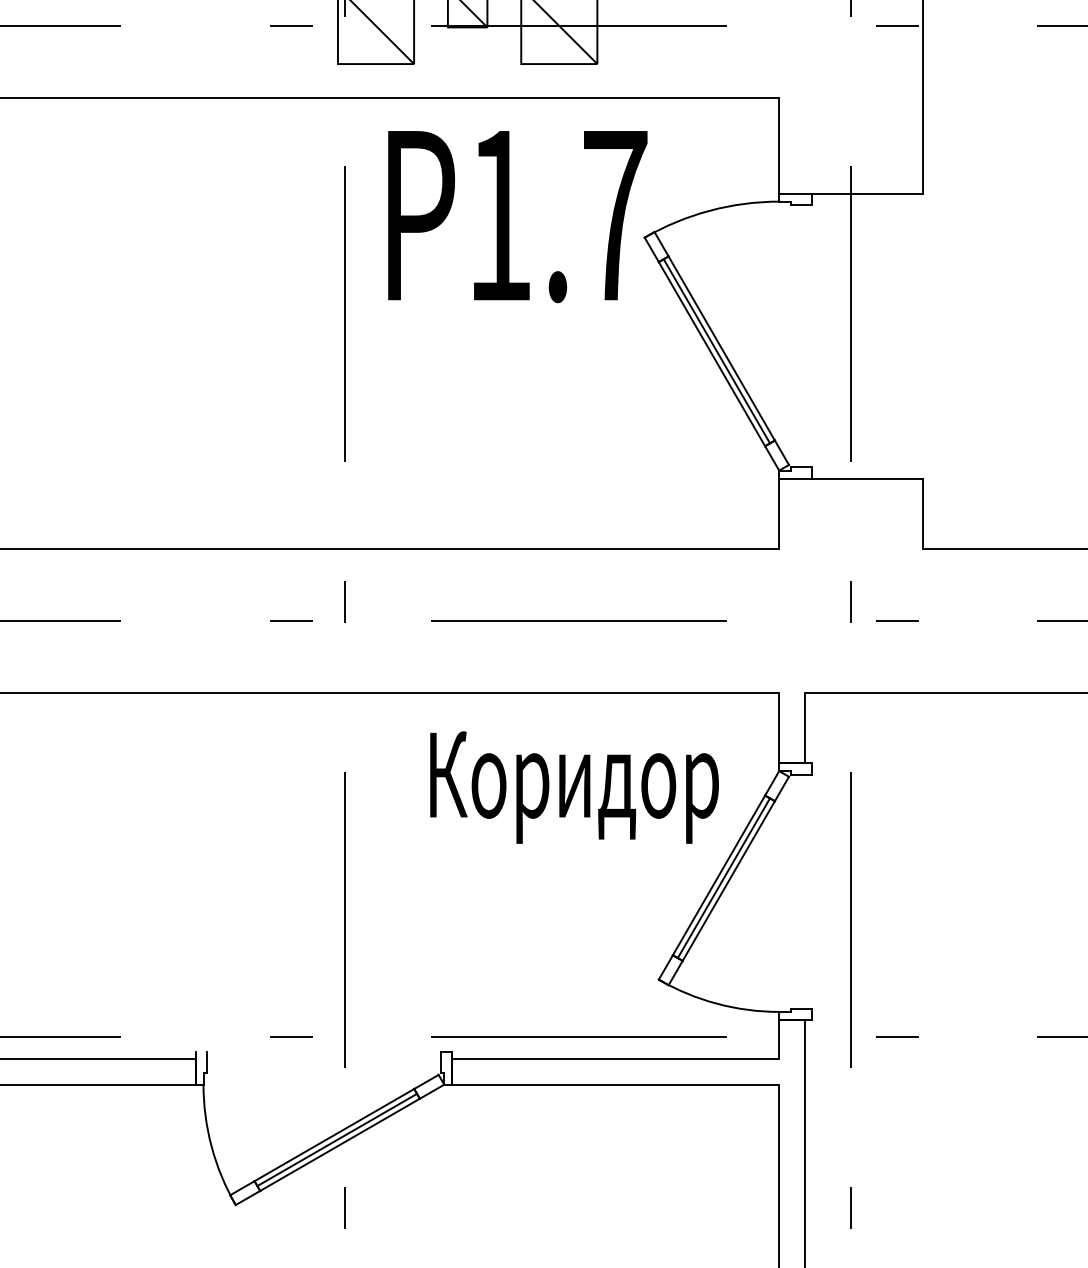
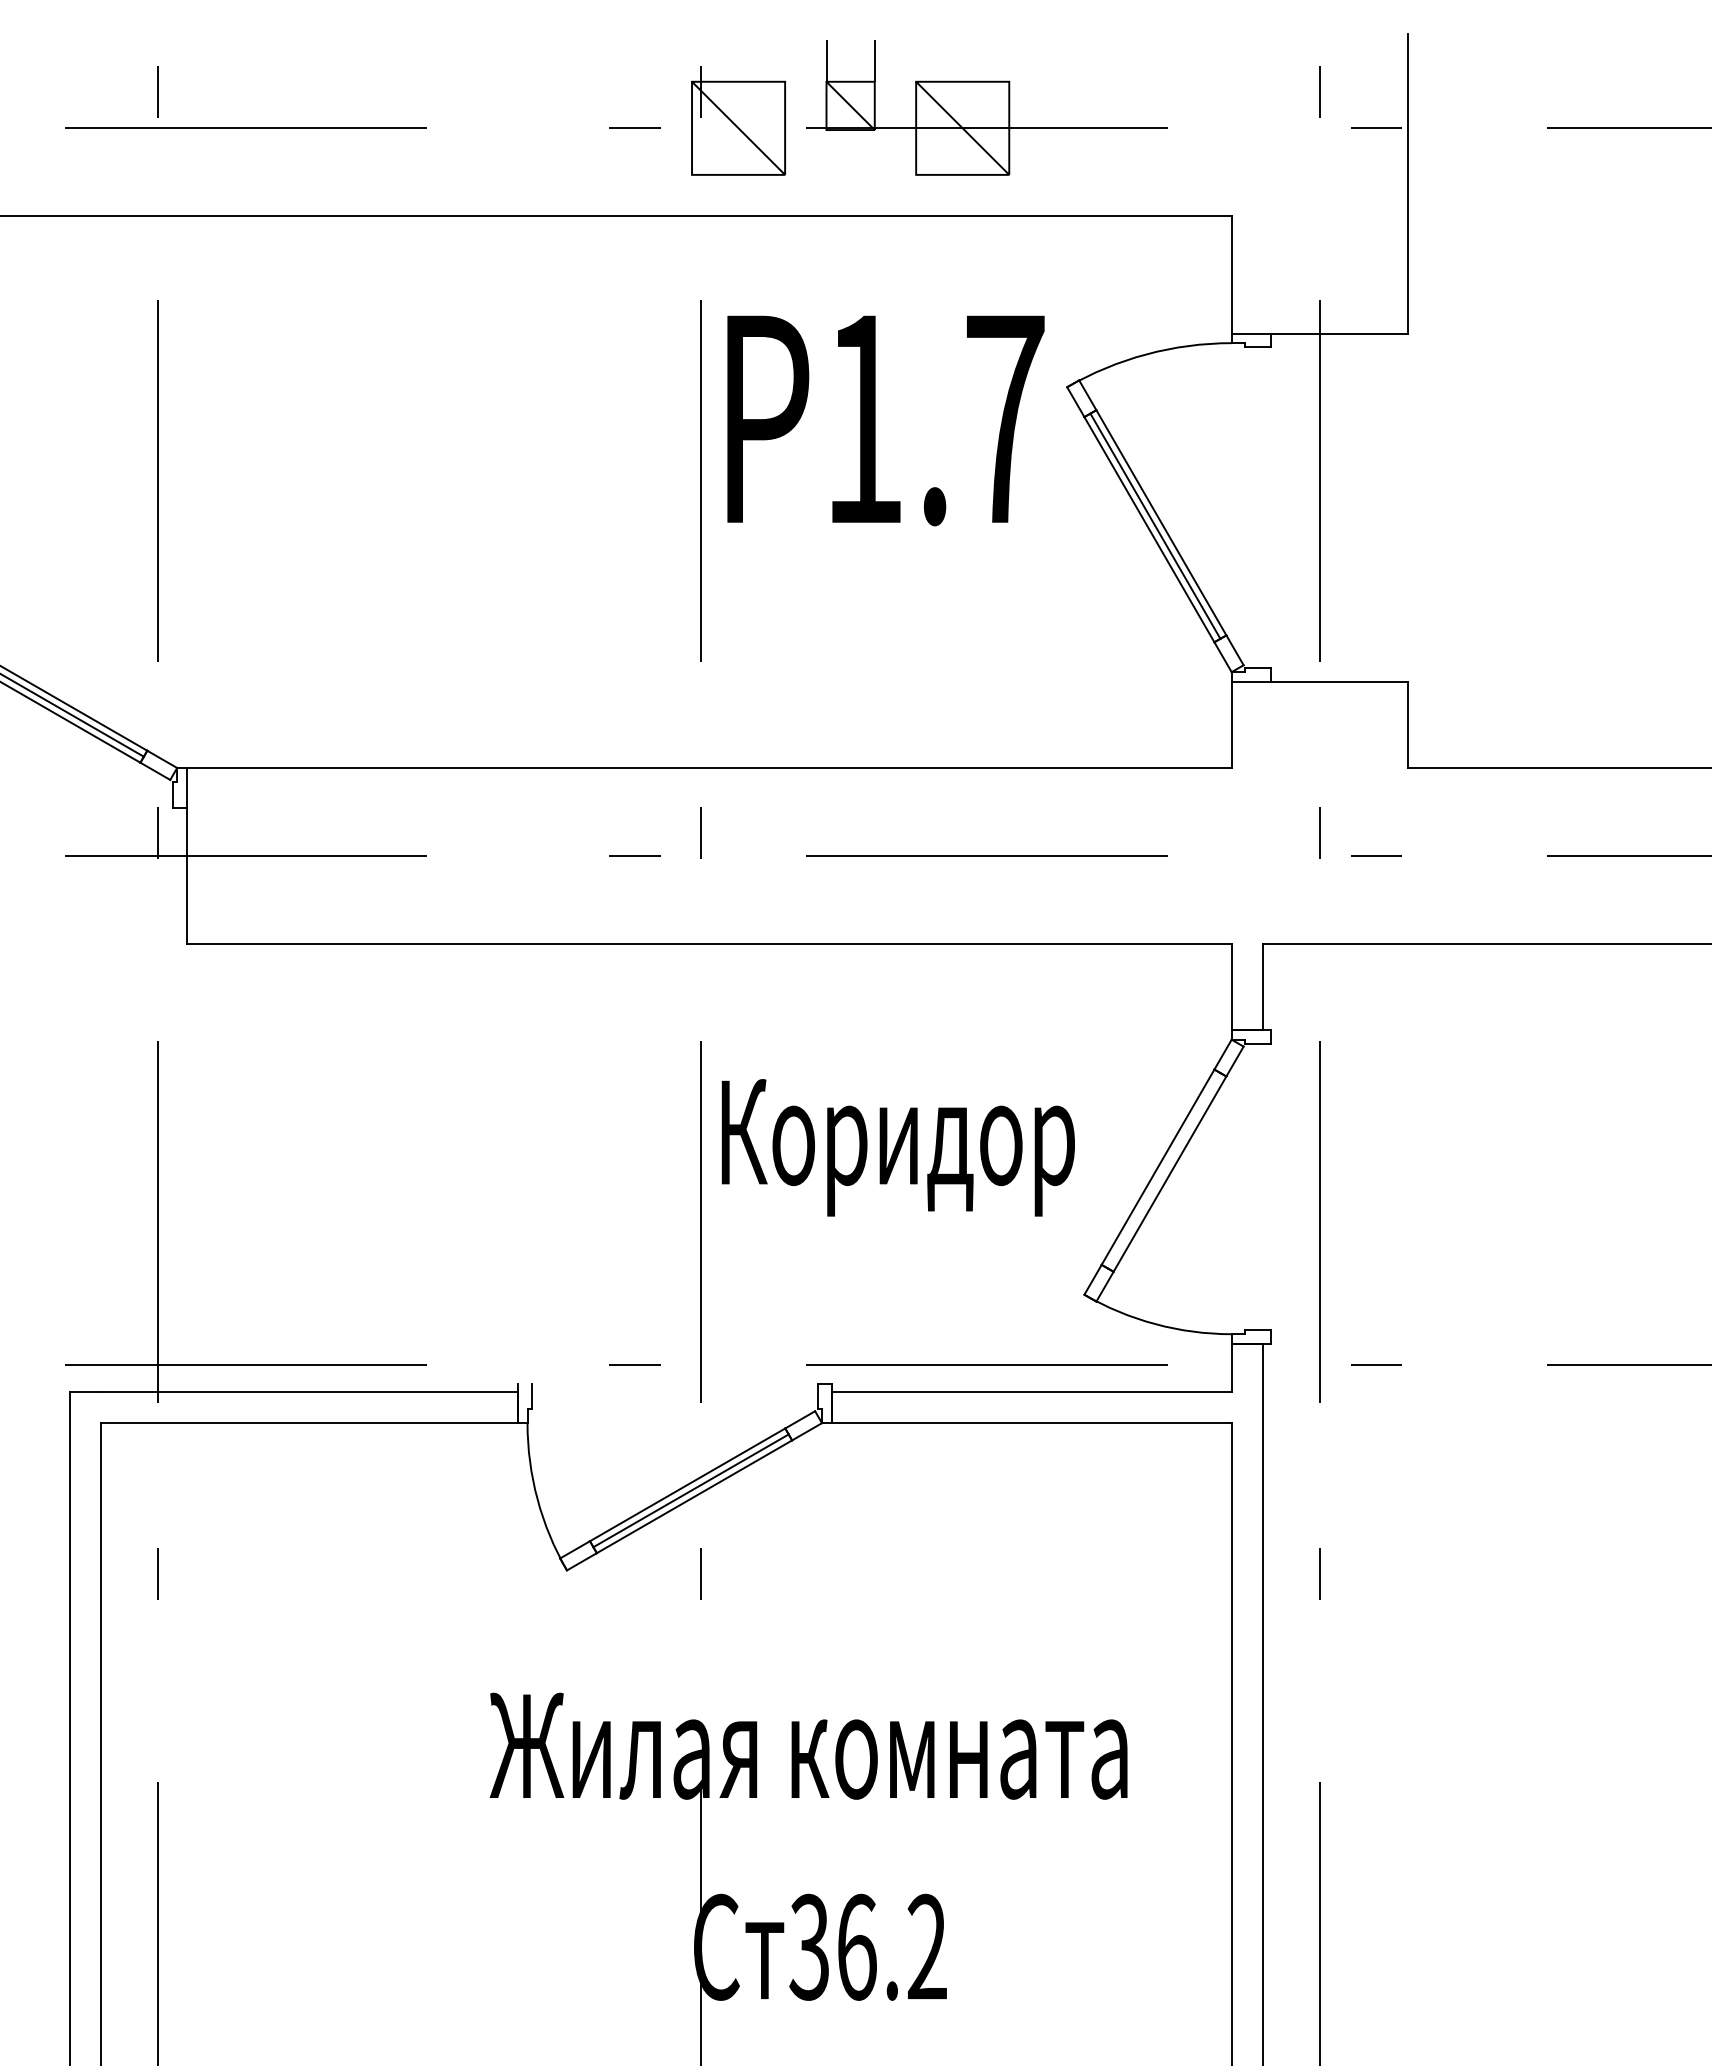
text: (517, 216) -> (885, 420), moved
text: (573, 787) -> (897, 1147), moved
line: (723, 878) -> (1163, 1170), removed

